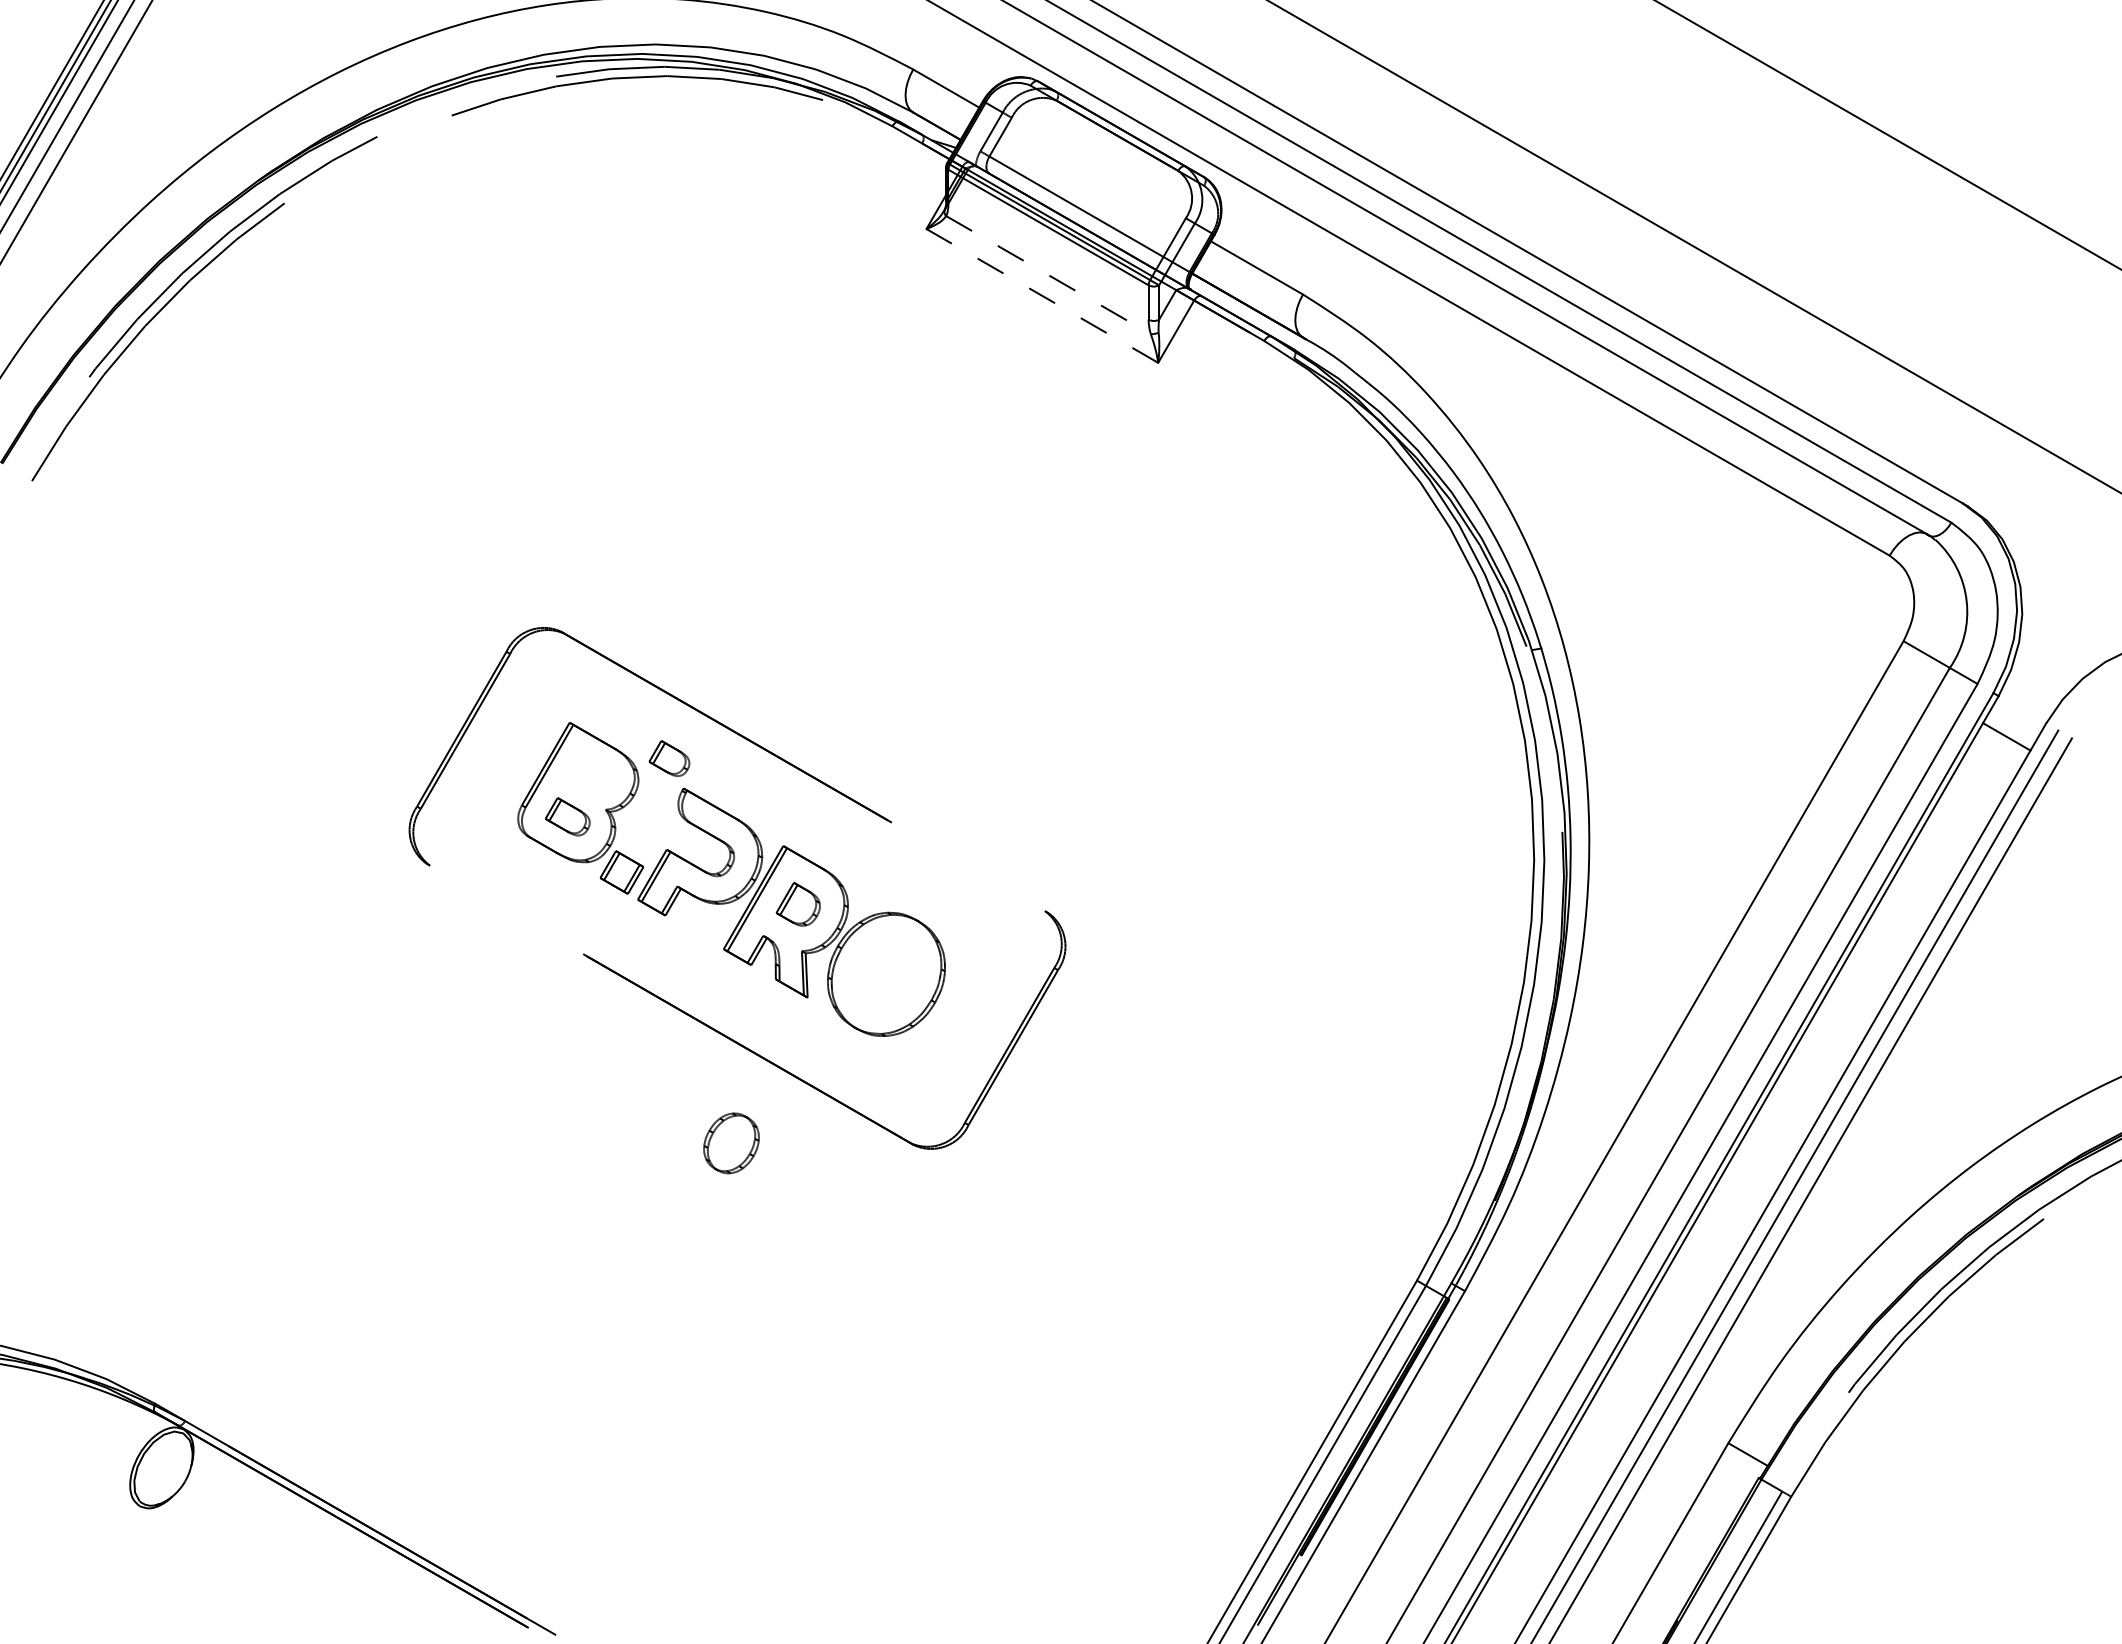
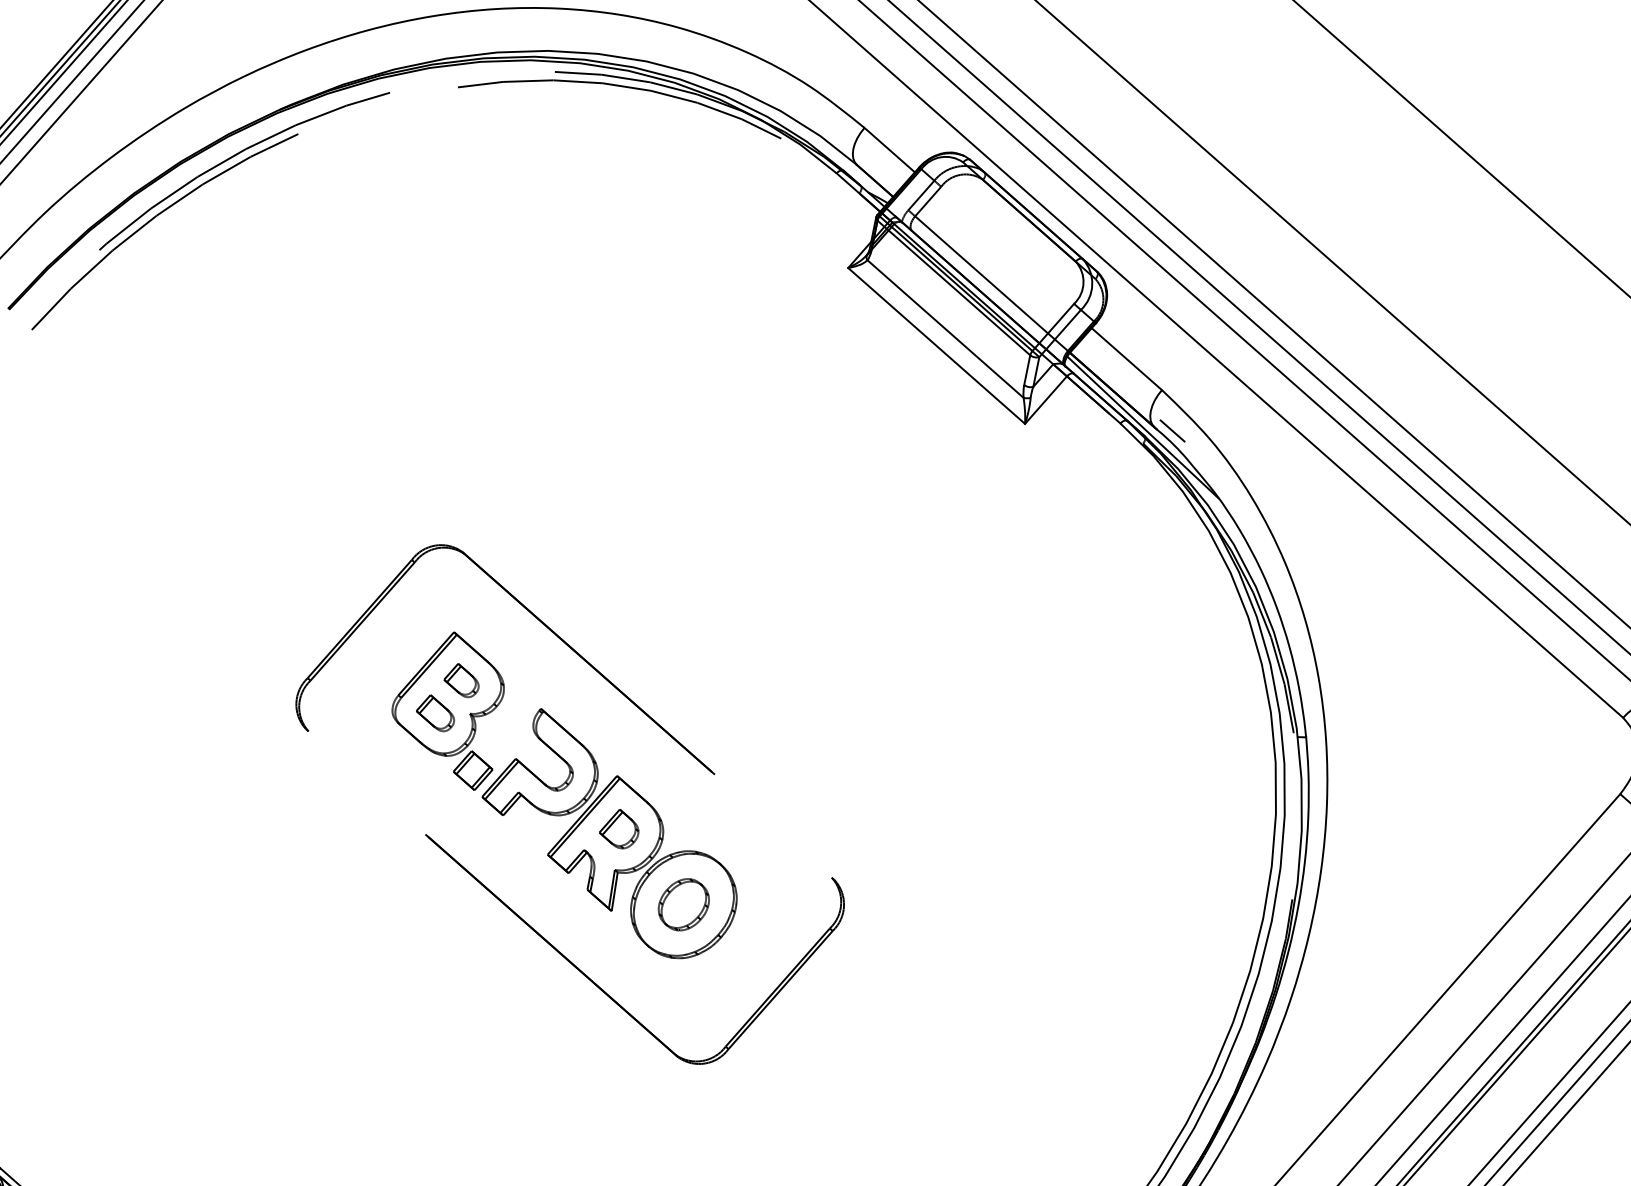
line: (1048, 275) -> (945, 329), dashed -> solid
line: (1042, 295) -> (936, 345), dashed -> solid
line: (1323, 337) -> (1172, 430), added
line: (1290, 340) -> (1143, 427), added
part: (669, 758) -> (462, 680), moved
part: (731, 1143) -> (683, 904), moved

